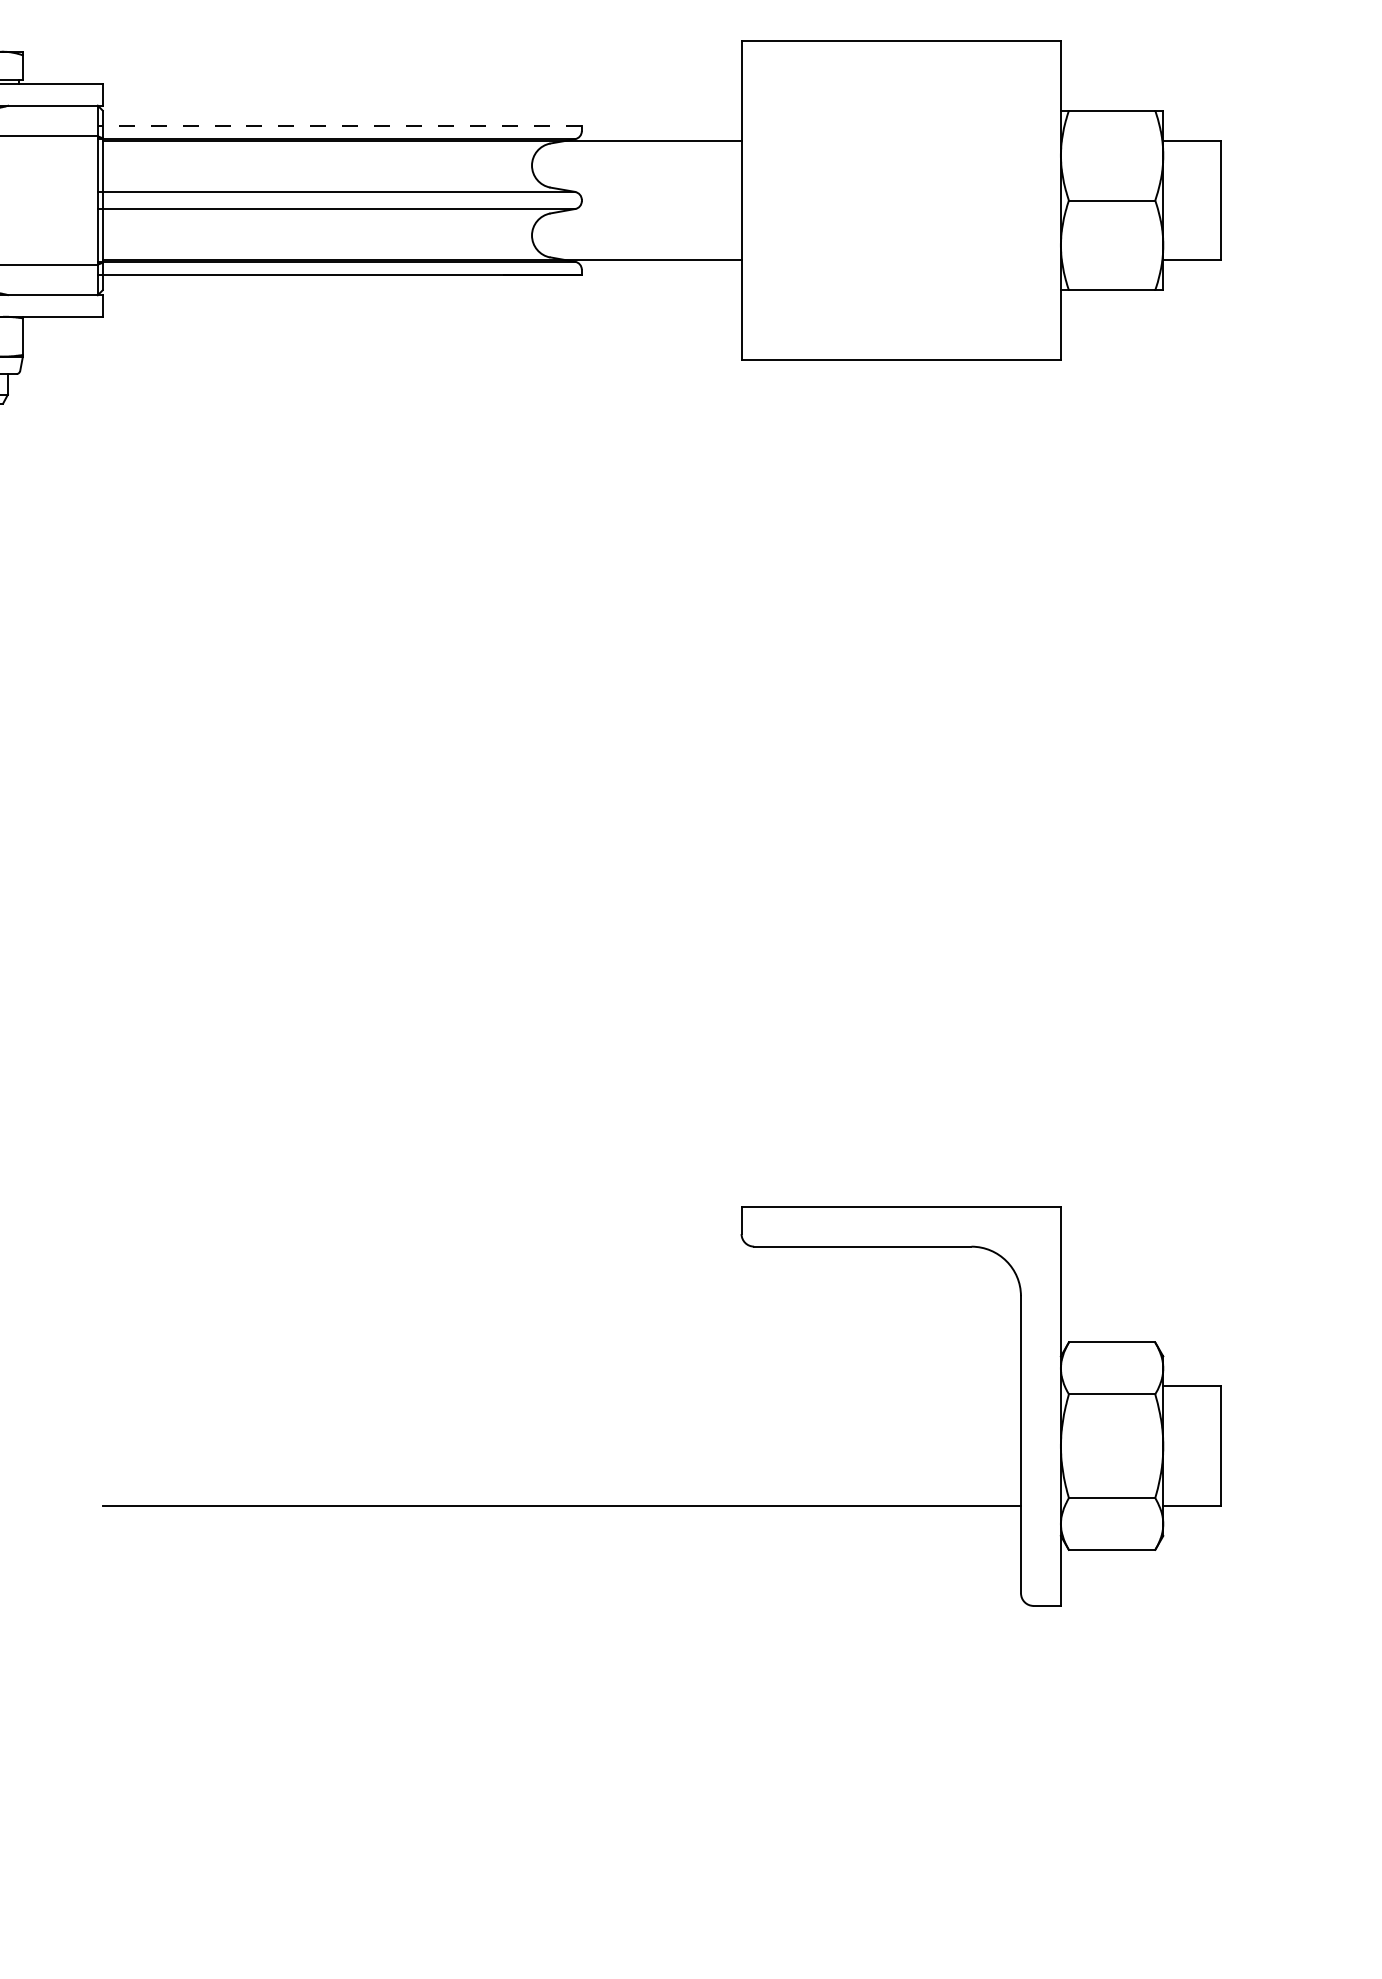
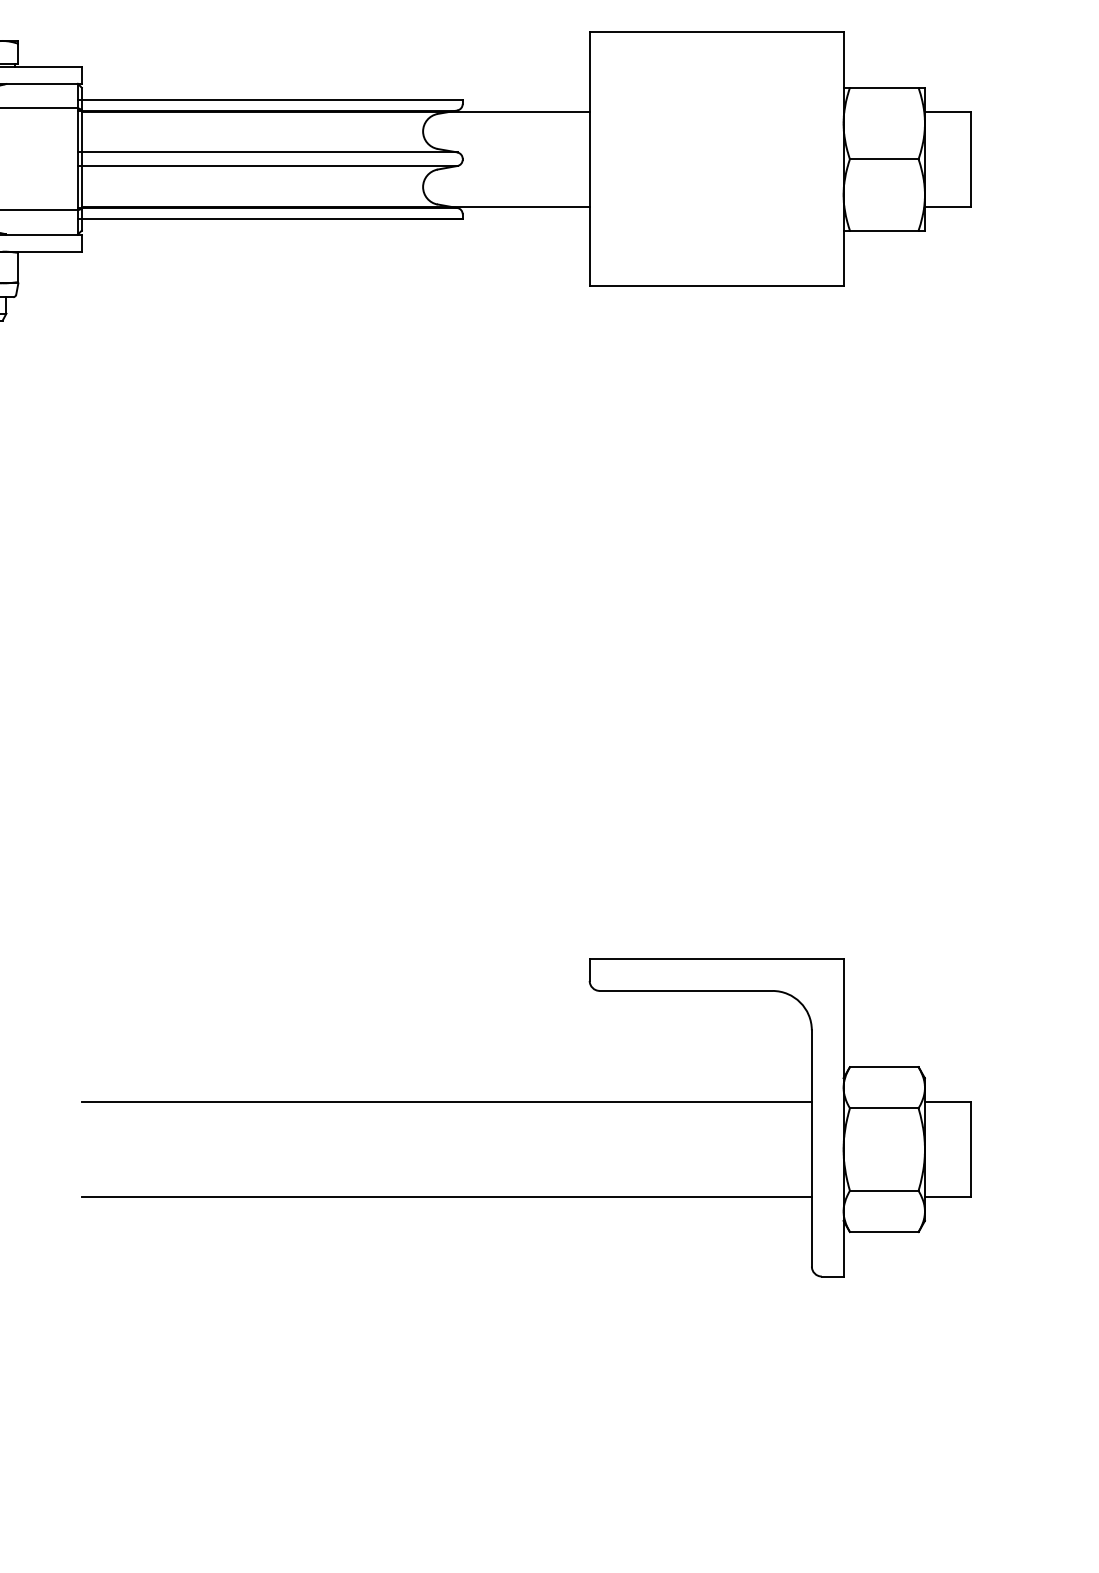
line: (339, 125) -> (270, 99), dashed -> solid
line: (561, 1386) -> (446, 1102), added

